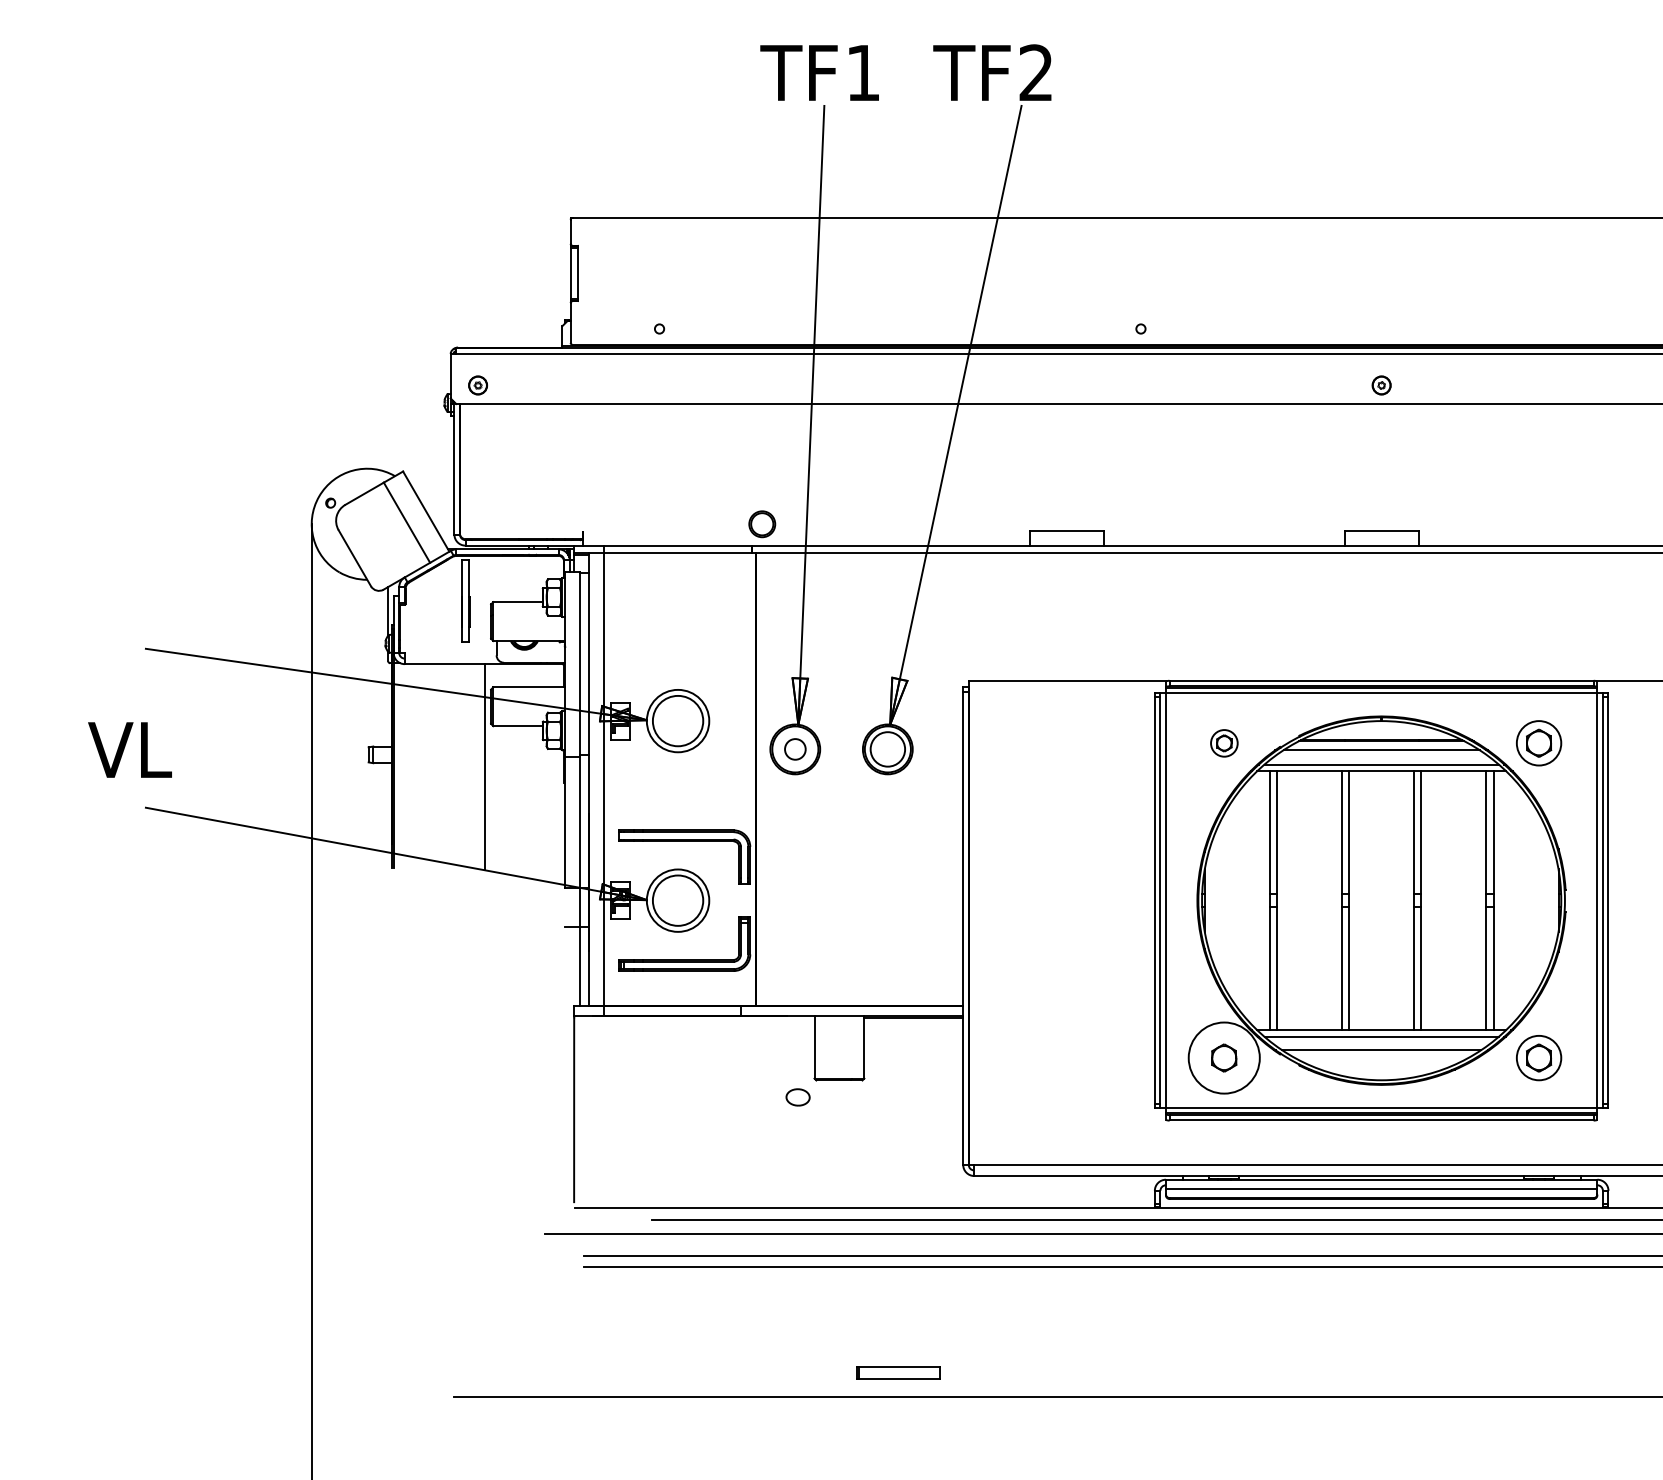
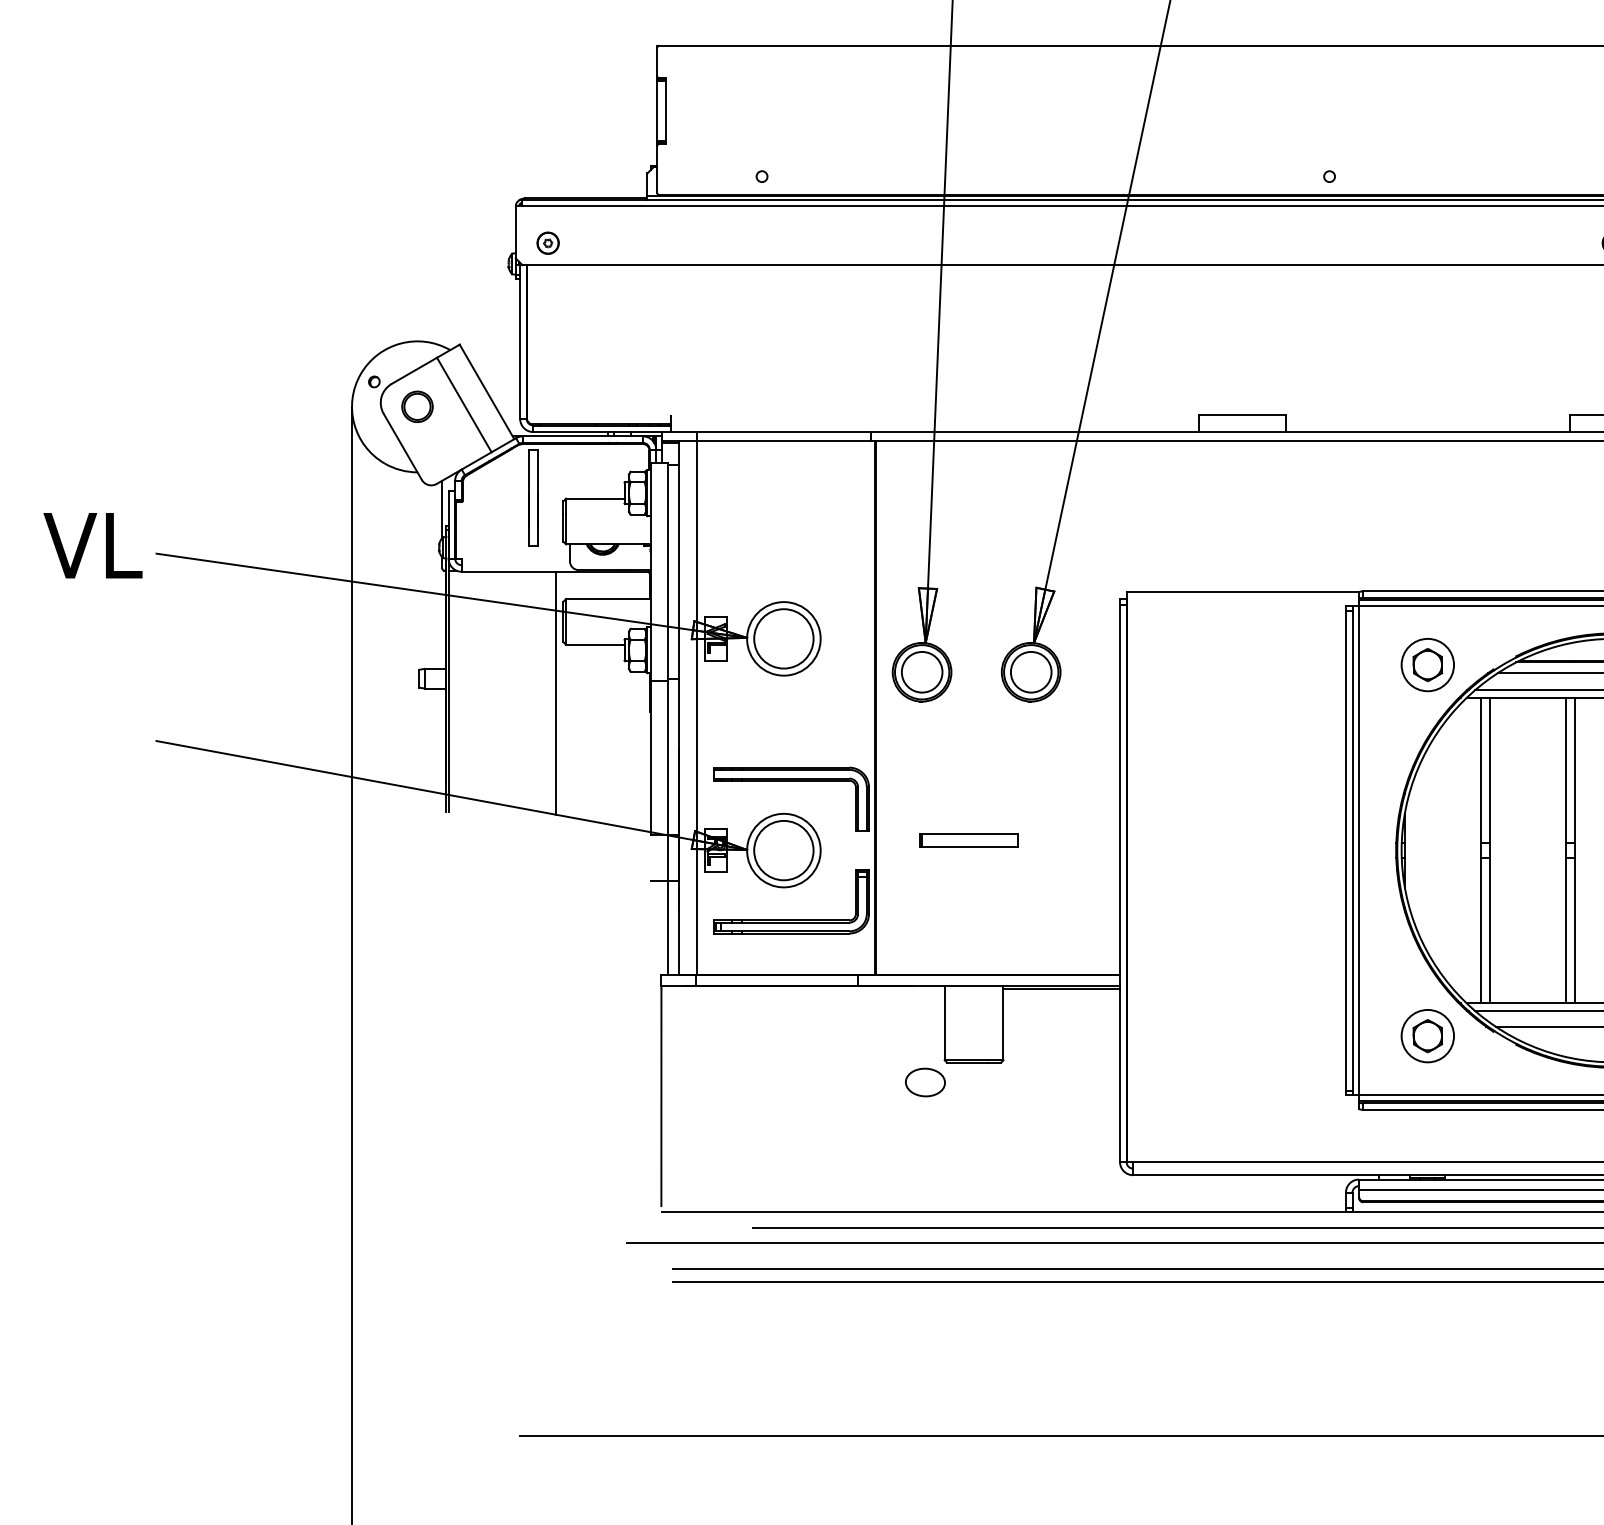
part: (762, 524) -> (417, 407), moved
part: (1224, 743) -> (1428, 665), size x1.67
text: (129, 749) -> (92, 545), moved
circle: (795, 749) -> (922, 672), size x1.67
circle: (1224, 1057) -> (1428, 1035), size x0.62
part: (797, 1097) -> (924, 1082), size x1.43
part: (898, 1372) -> (968, 839), moved

